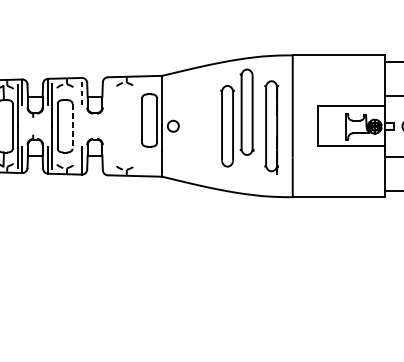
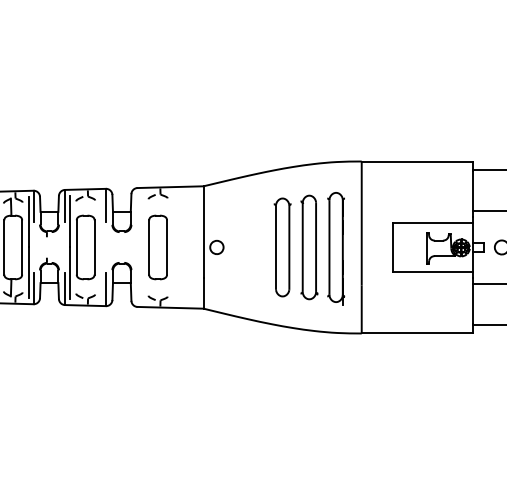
line: (81, 91) -> (105, 205), dashed -> solid
part: (247, 112) -> (309, 247), moved
part: (149, 120) -> (157, 247), moved
line: (72, 126) -> (94, 247), dashed -> solid

